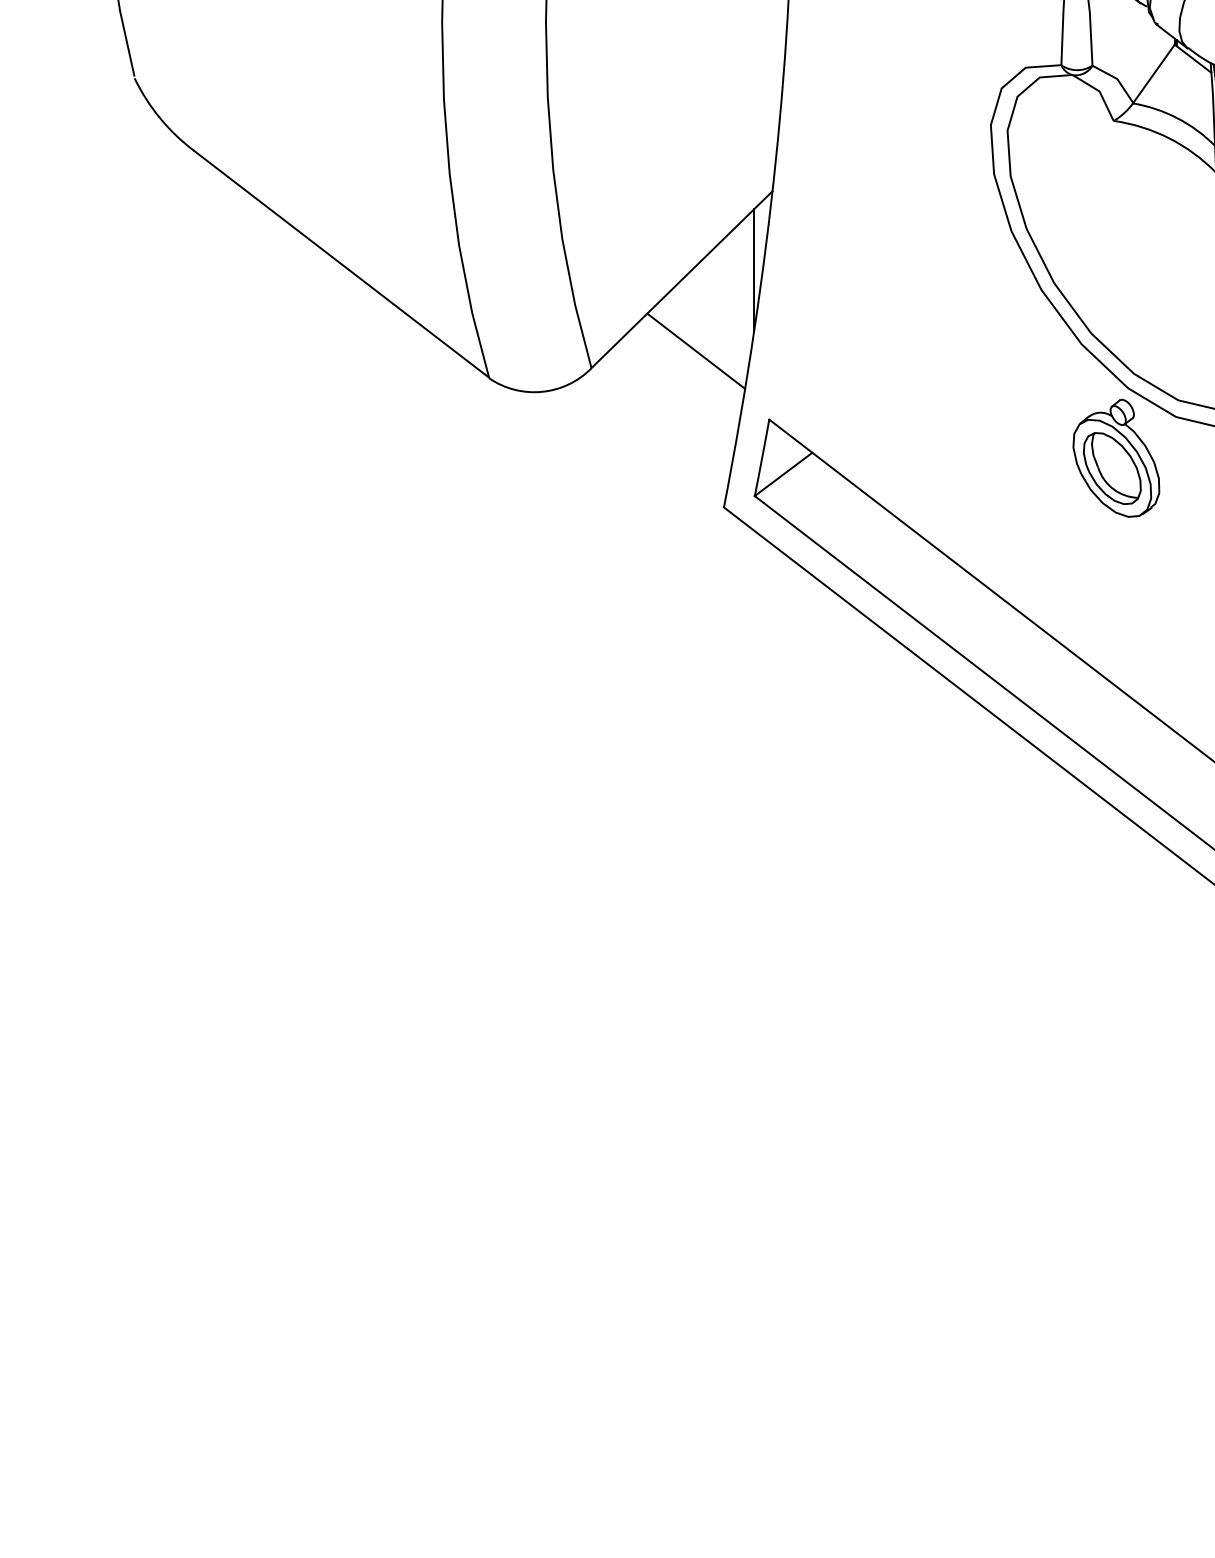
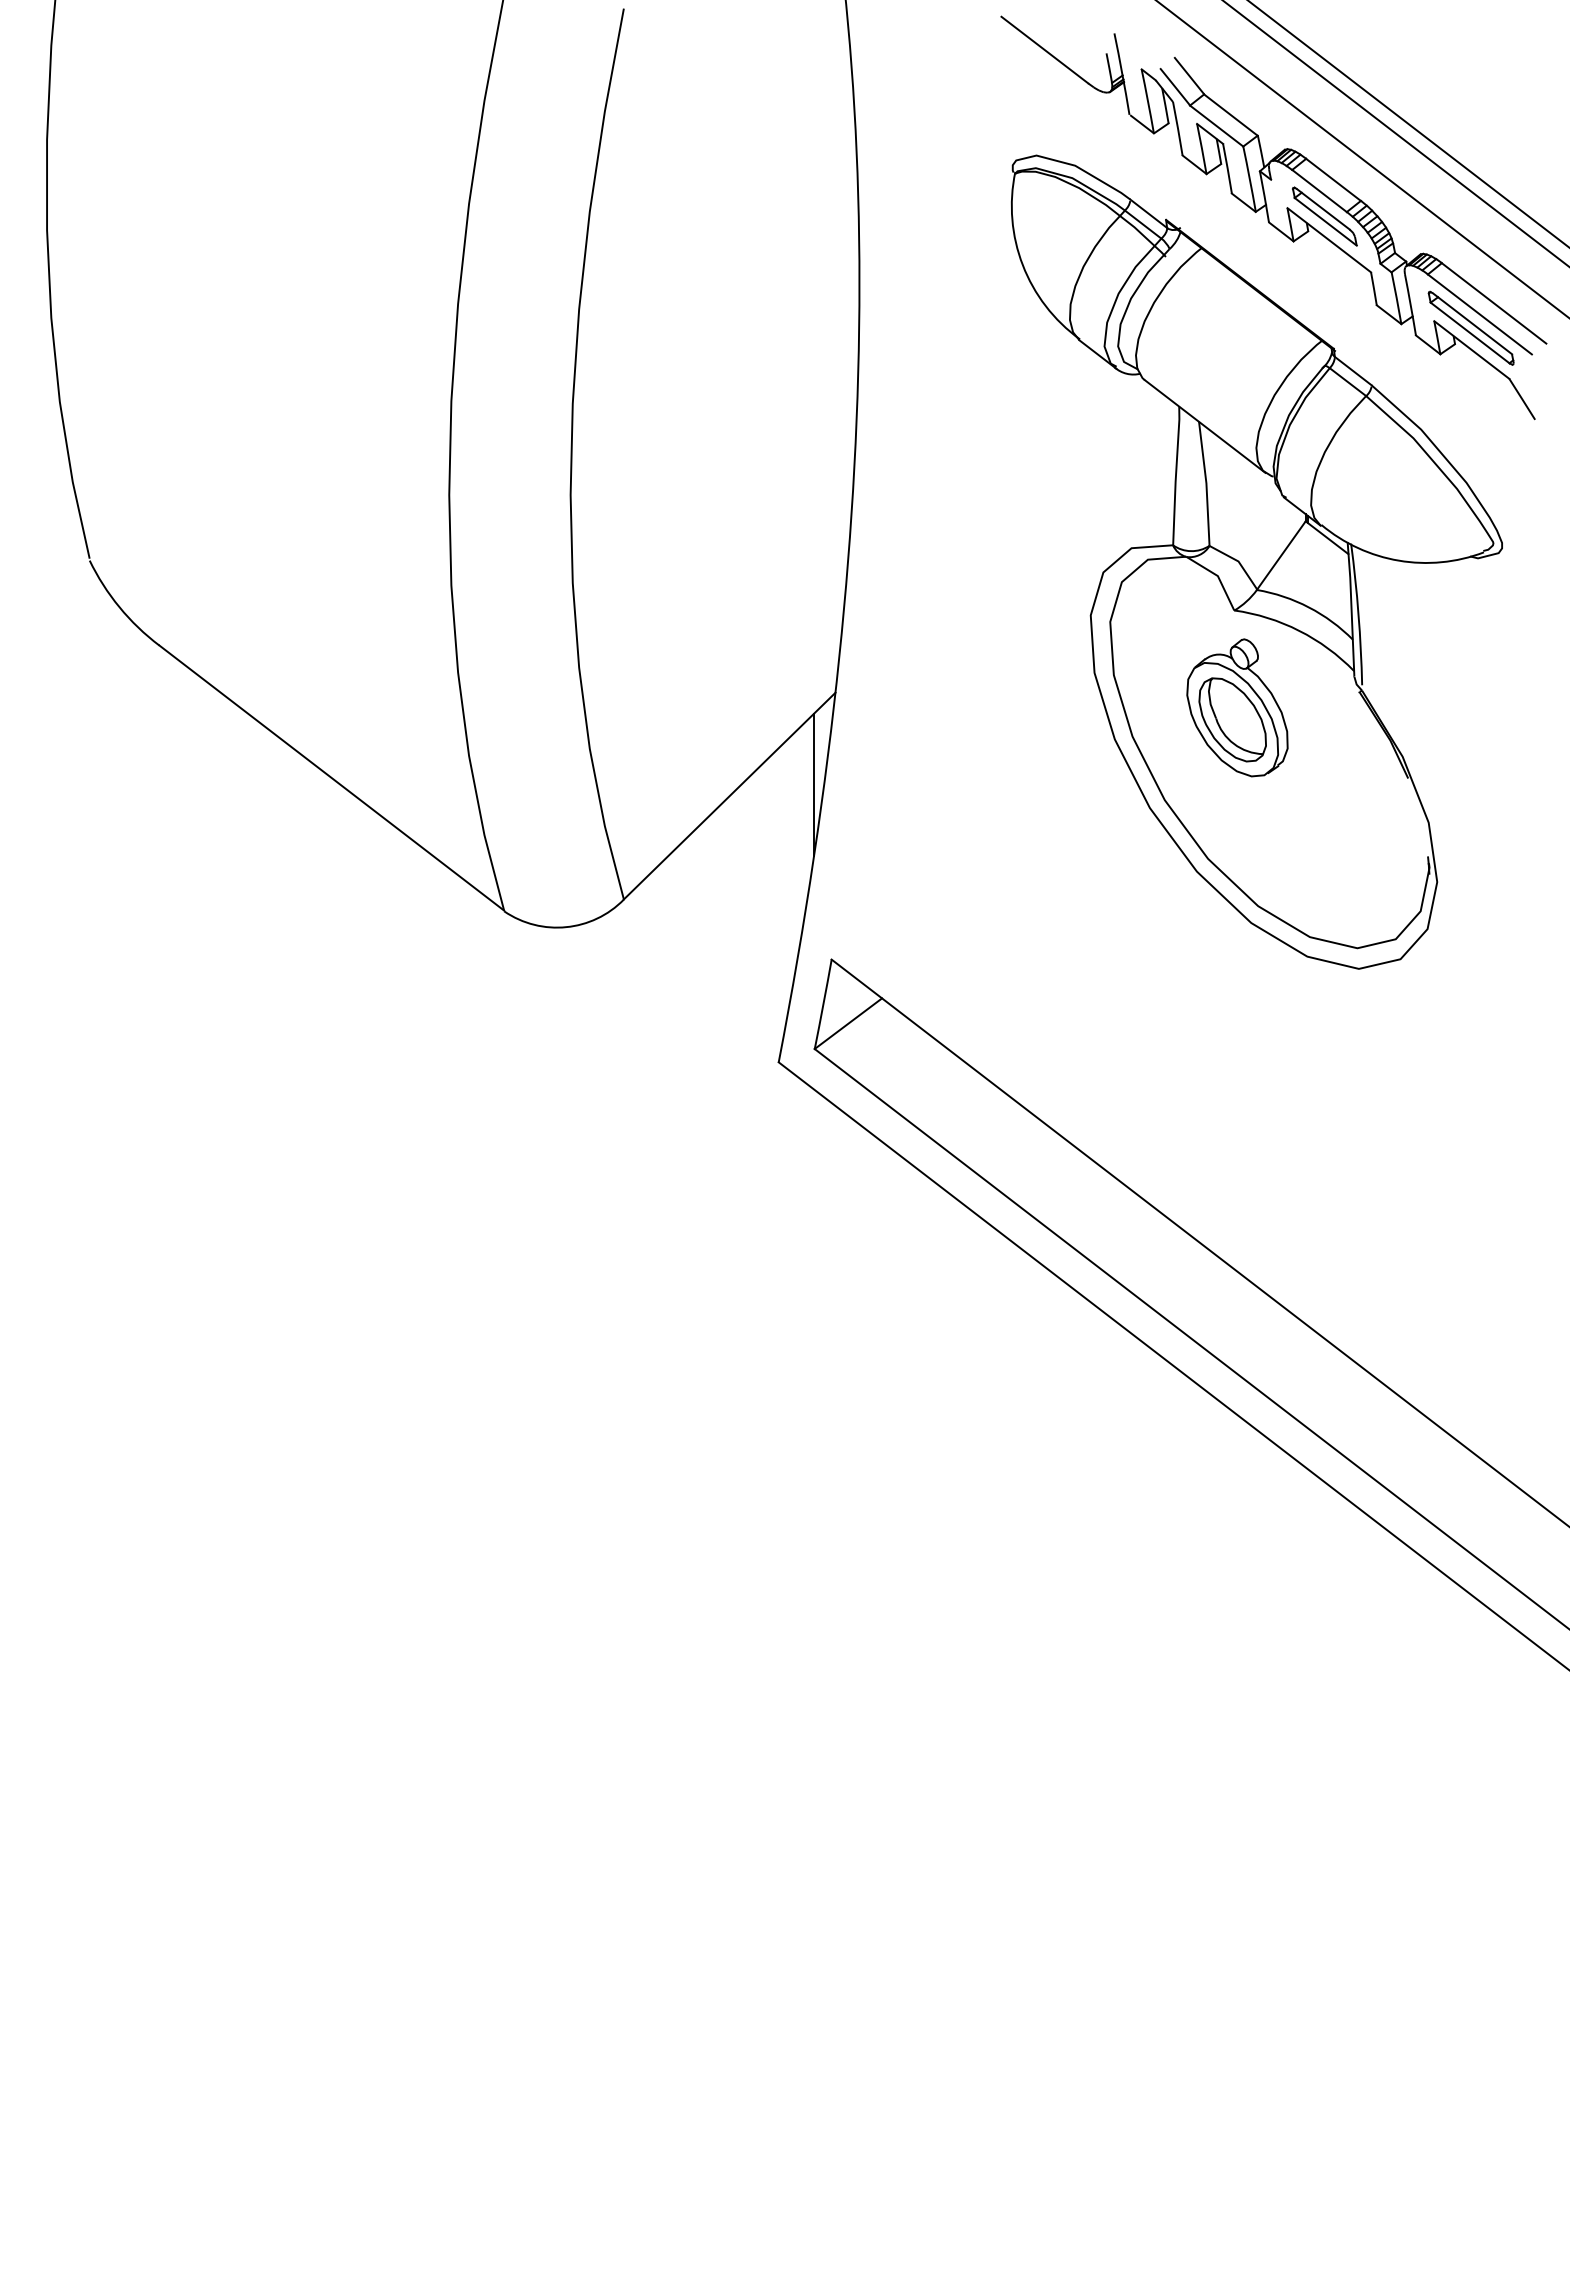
line: (696, 351) -> (746, 879), removed
part: (1116, 457) -> (1237, 707), moved

